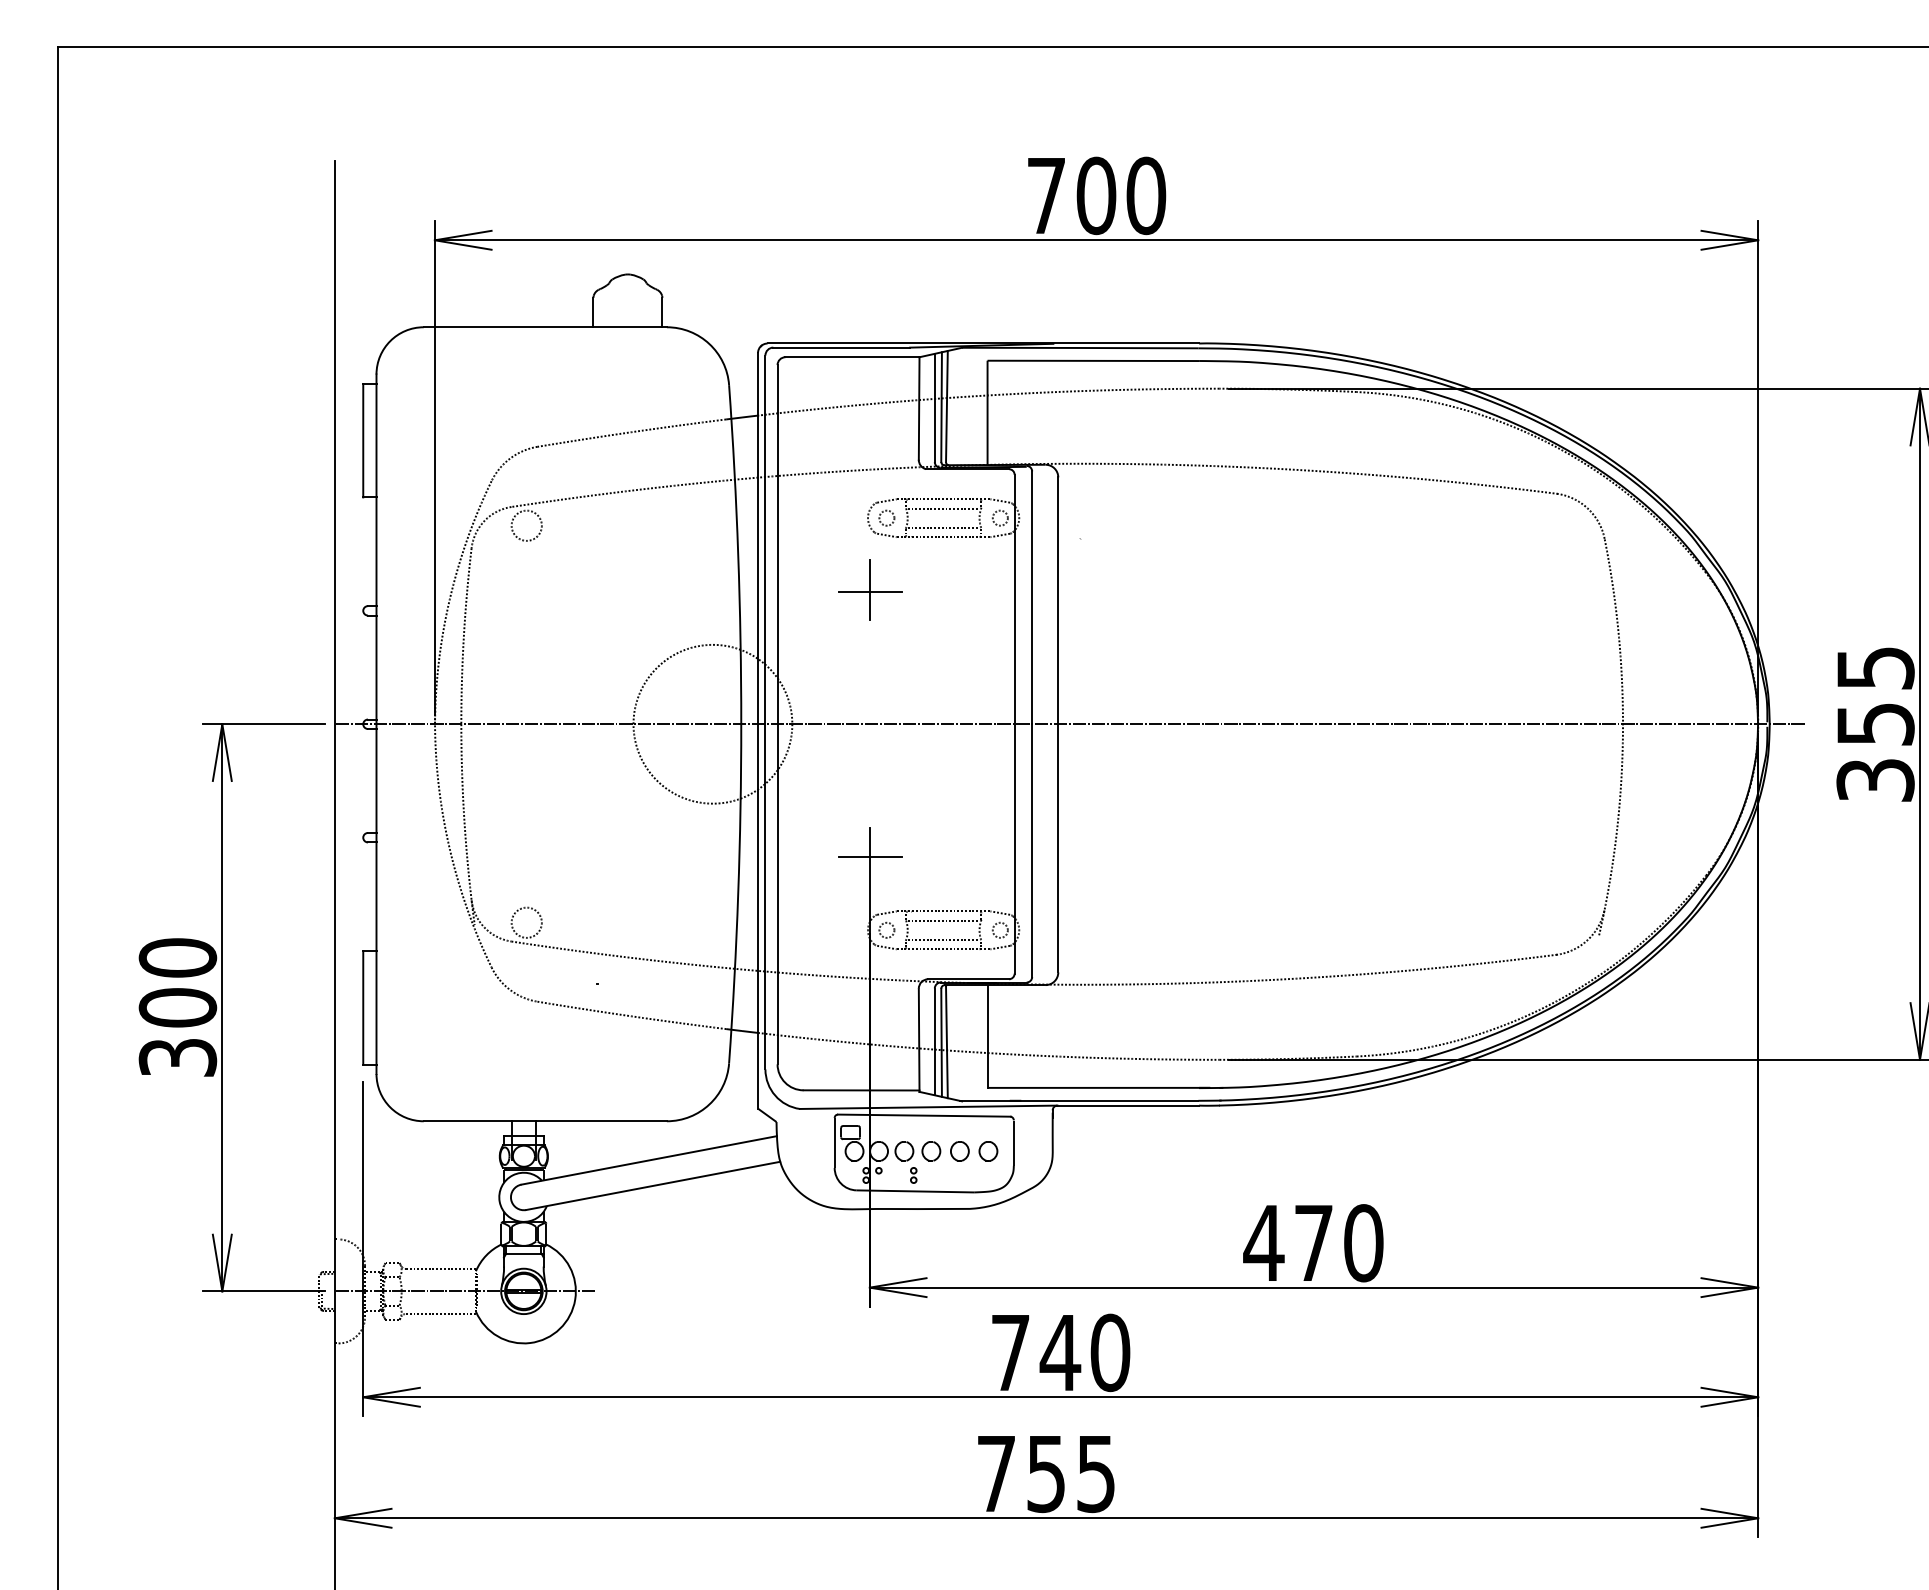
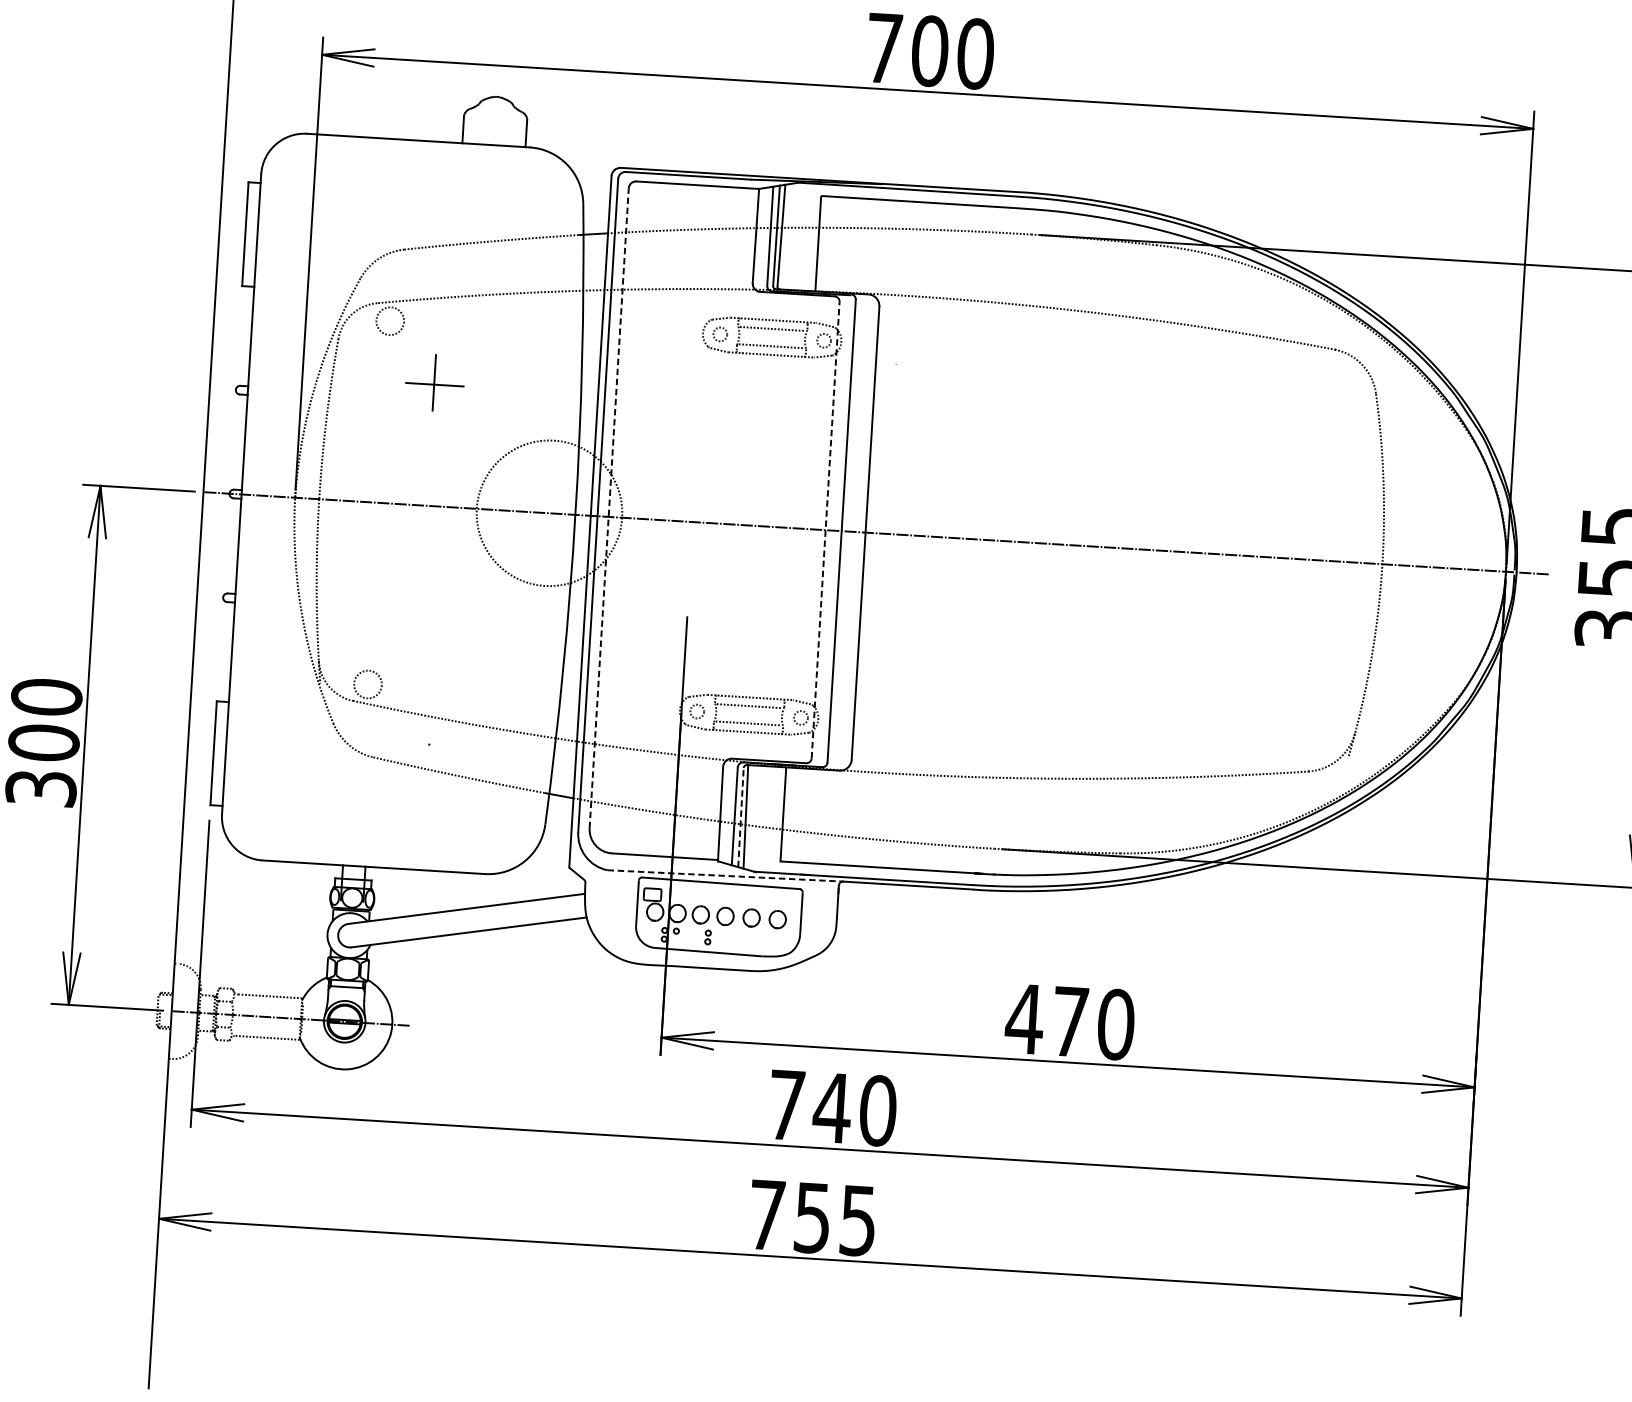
part: (870, 589) -> (434, 382), moved
line: (777, 714) -> (609, 507), solid -> dashed
line: (1014, 723) -> (825, 529), solid -> dashed
line: (870, 856) -> (686, 643), removed
line: (941, 1042) -> (740, 817), solid -> dashed
line: (928, 1107) -> (725, 876), solid -> dashed

